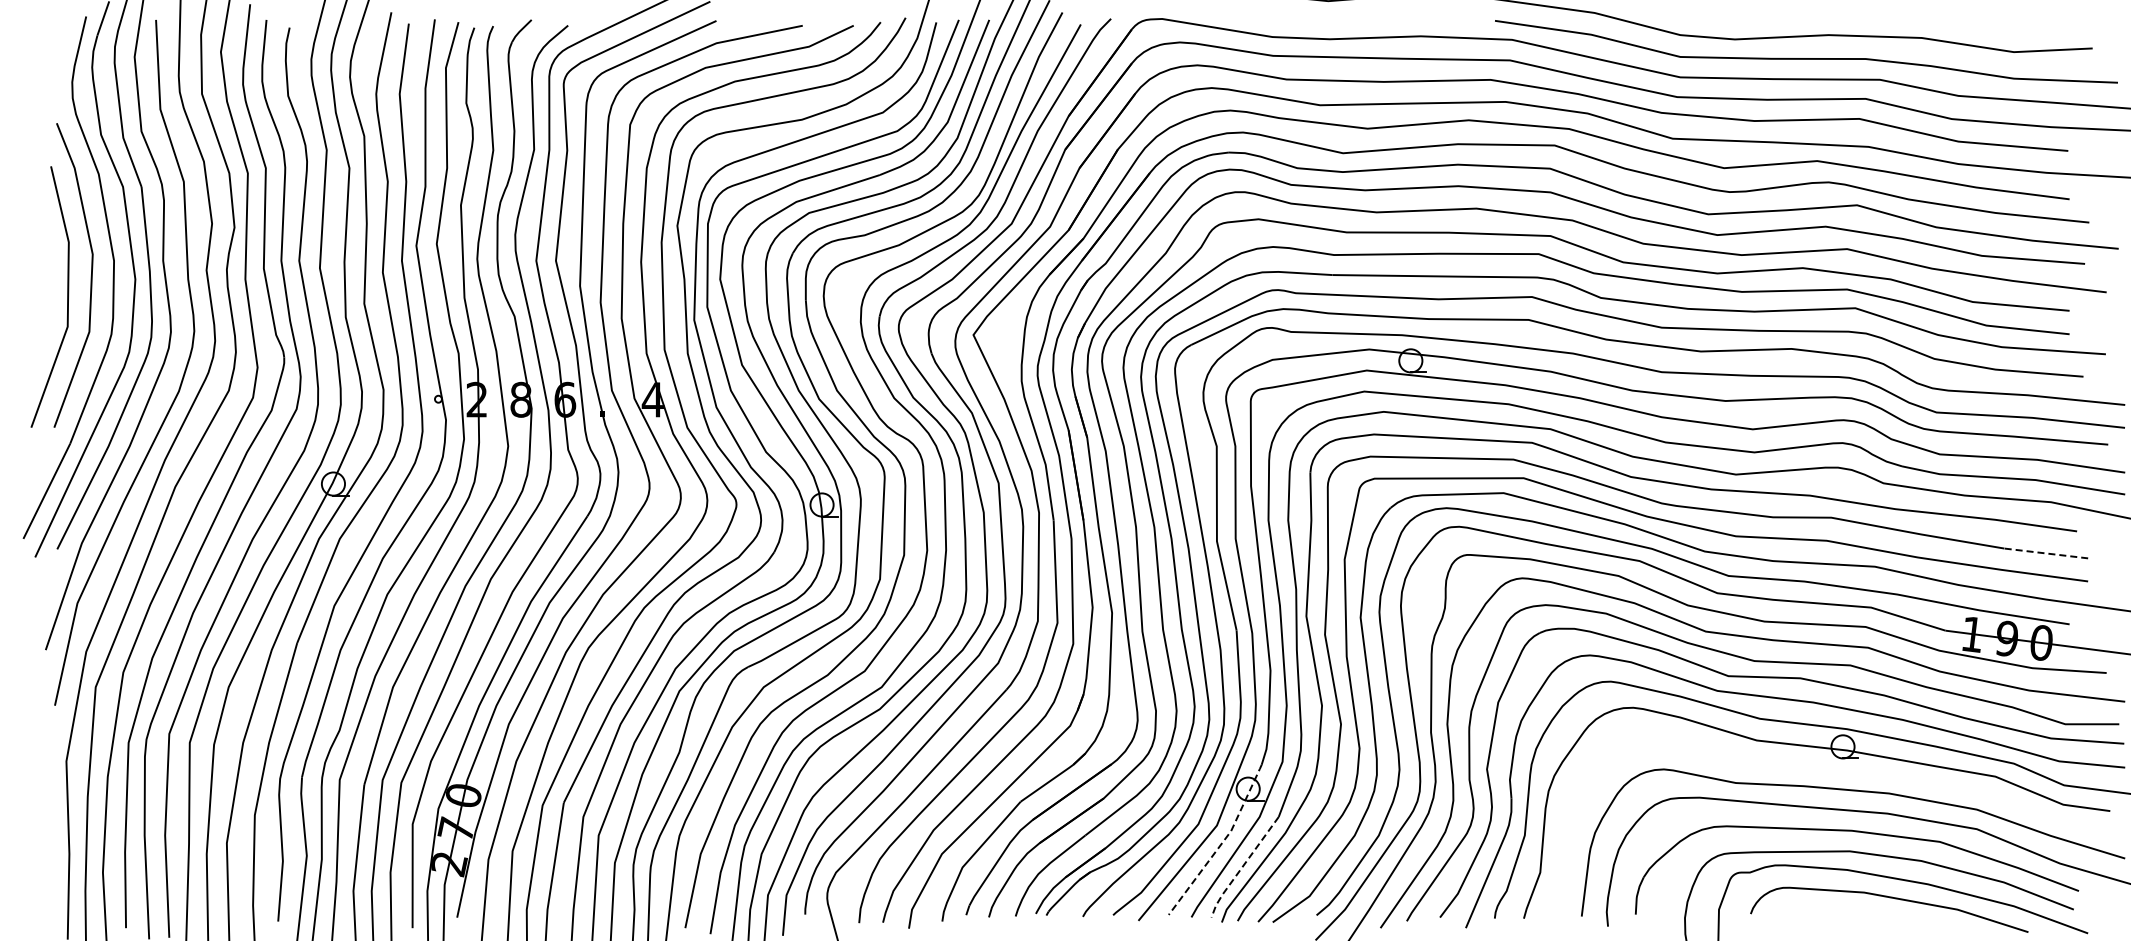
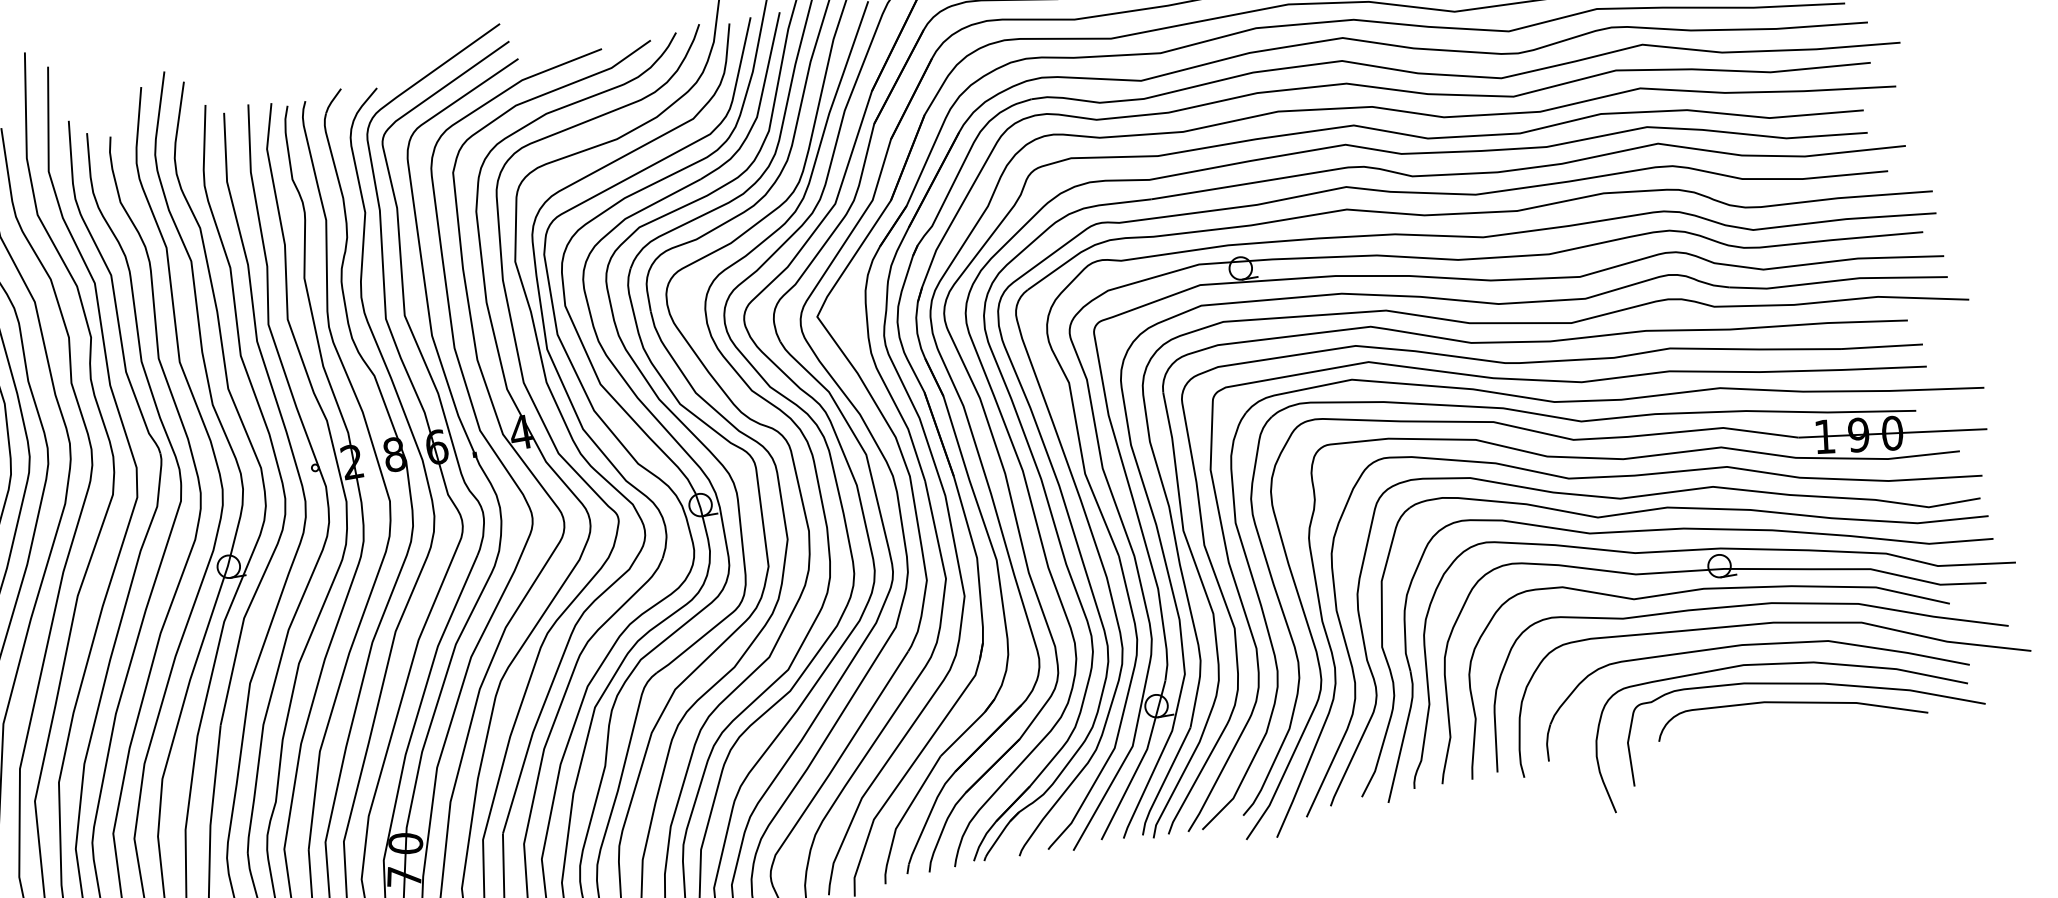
line: (2045, 553) -> (1881, 346), dashed -> solid
curve: (1811, 767) -> (1692, 591), added
line: (1222, 843) -> (1141, 762), dashed -> solid
line: (1242, 866) -> (1164, 781), dashed -> solid

